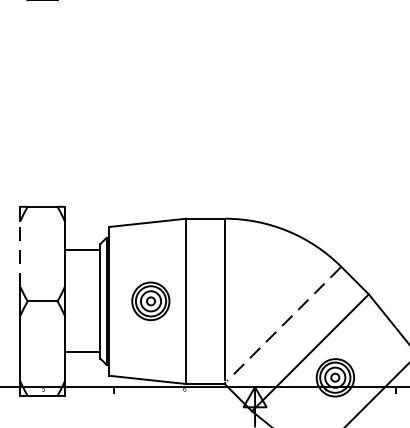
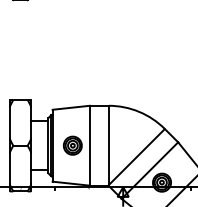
line: (19, 253) -> (9, 122), dashed -> solid
line: (284, 323) -> (137, 156), dashed -> solid

